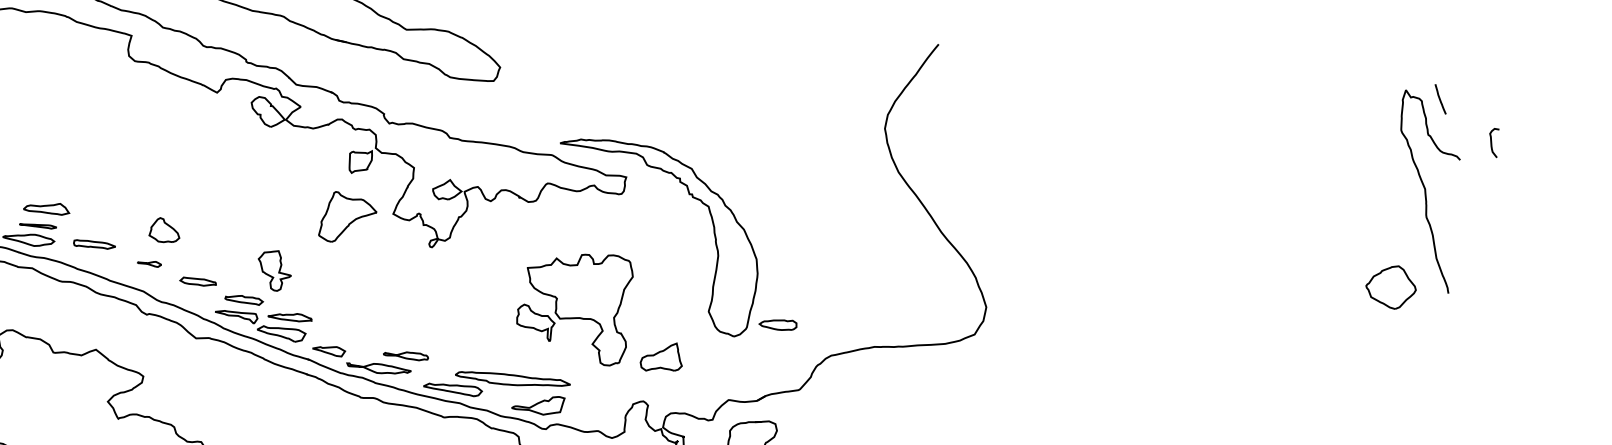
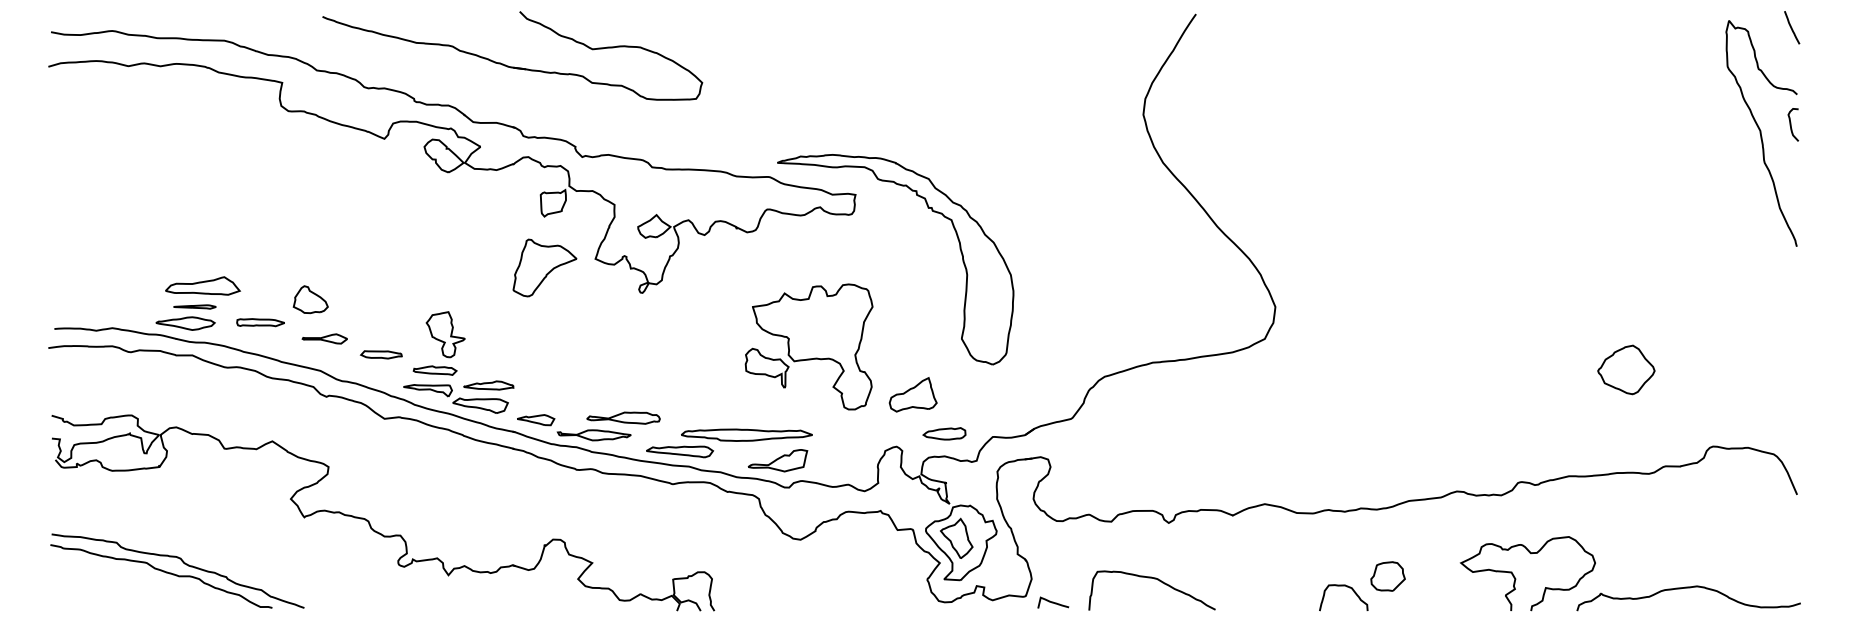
line: (1440, 99) -> (1792, 27), moved
curve: (1492, 142) -> (1791, 124), moved
part: (46, 207) -> (202, 285), size x1.43
part: (164, 230) -> (310, 299), moved
part: (149, 263) -> (324, 338), size x1.67
part: (274, 270) -> (445, 334), moved
part: (1391, 286) -> (1626, 369), moved
part: (778, 324) -> (944, 433), moved
part: (405, 355) -> (623, 417), size x1.43

